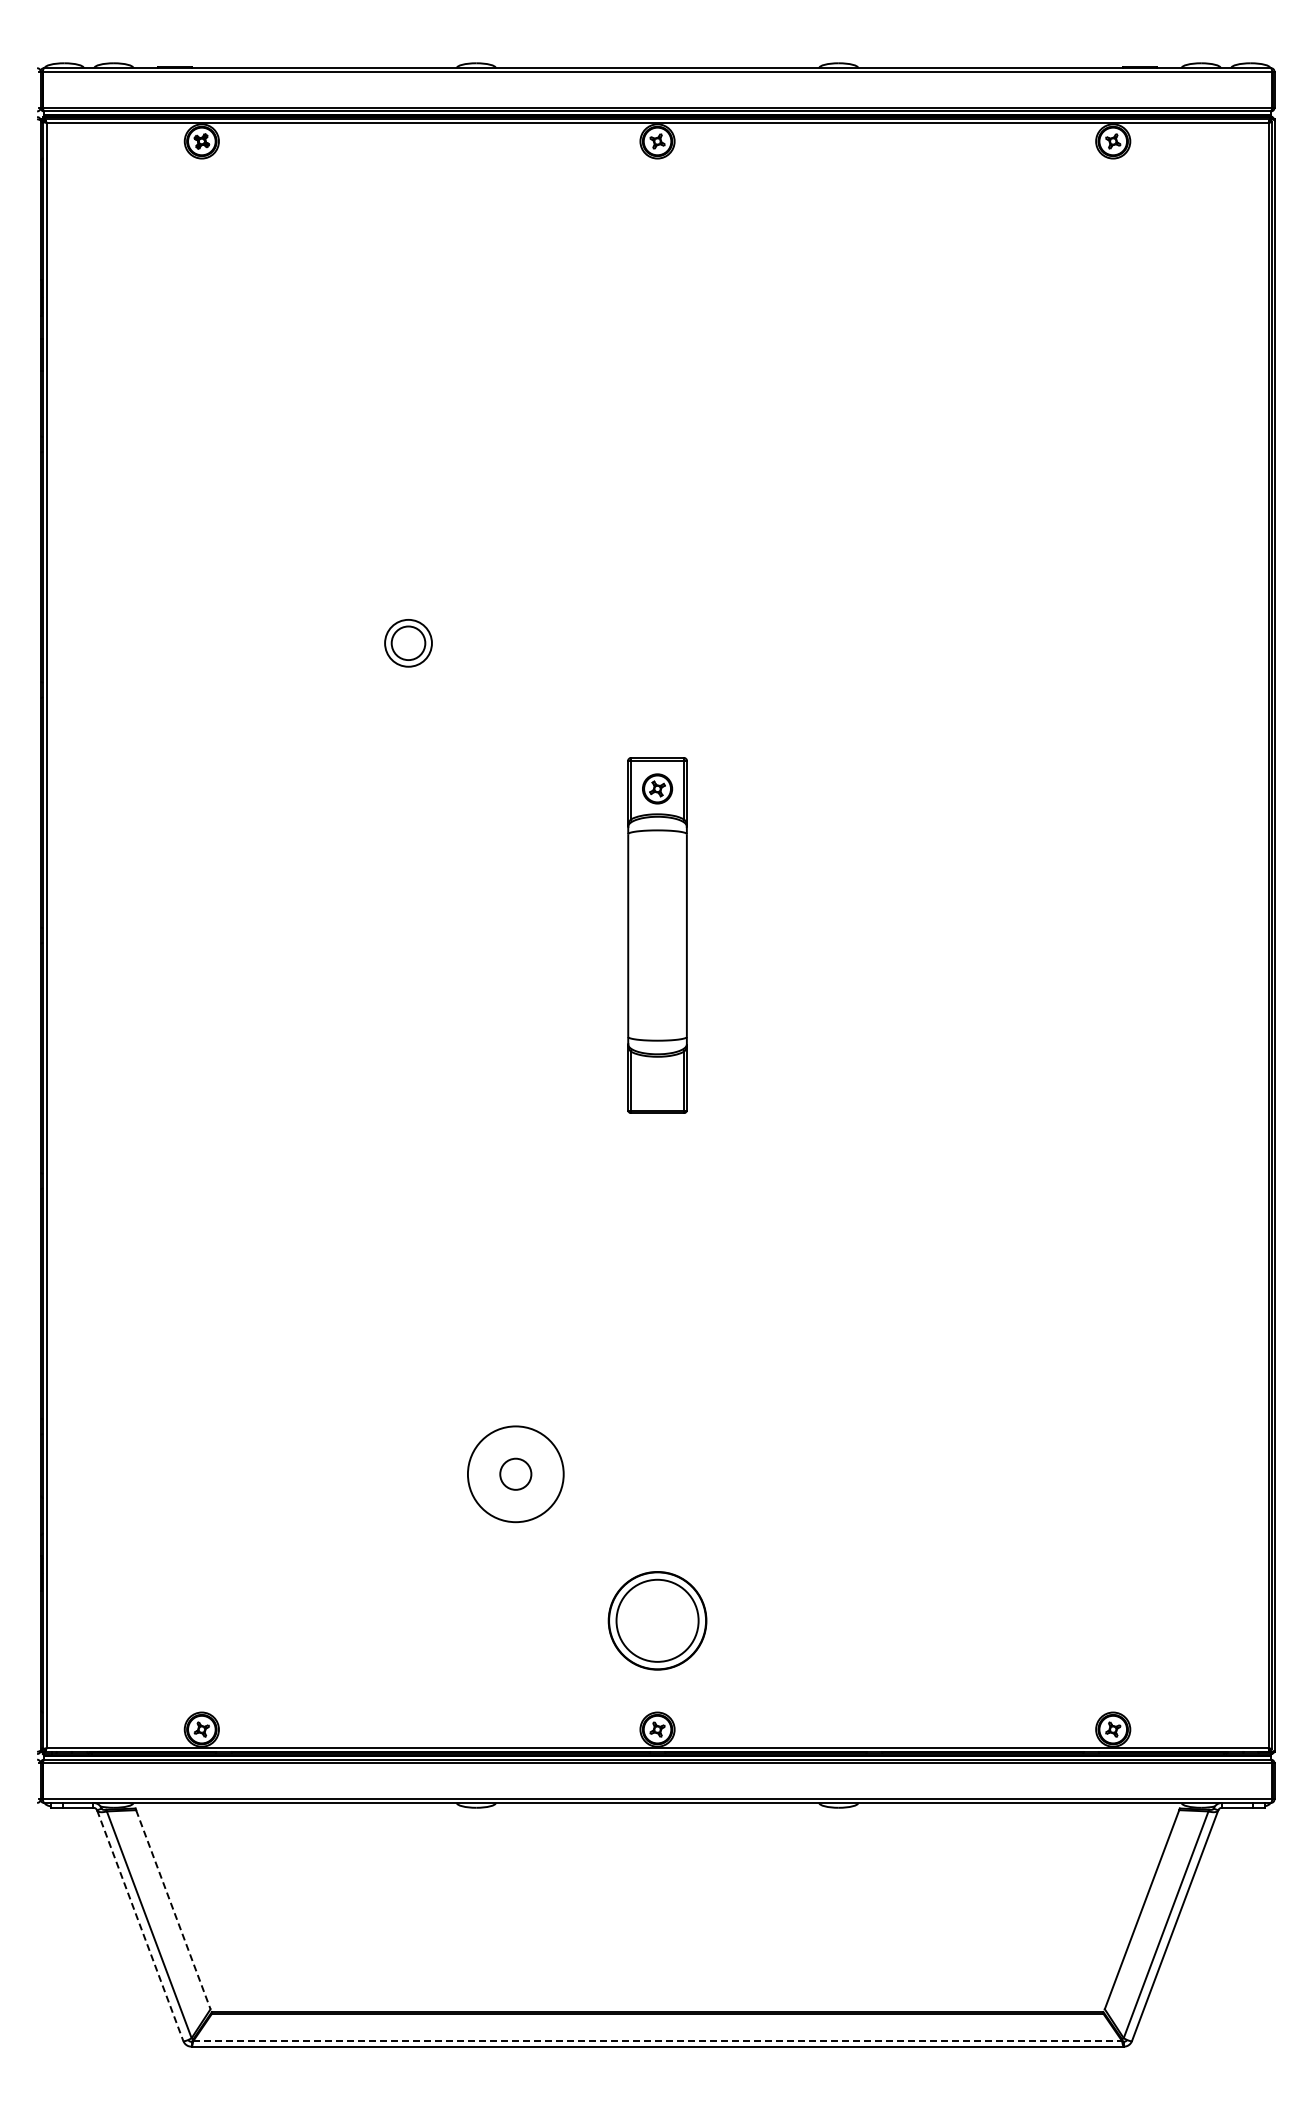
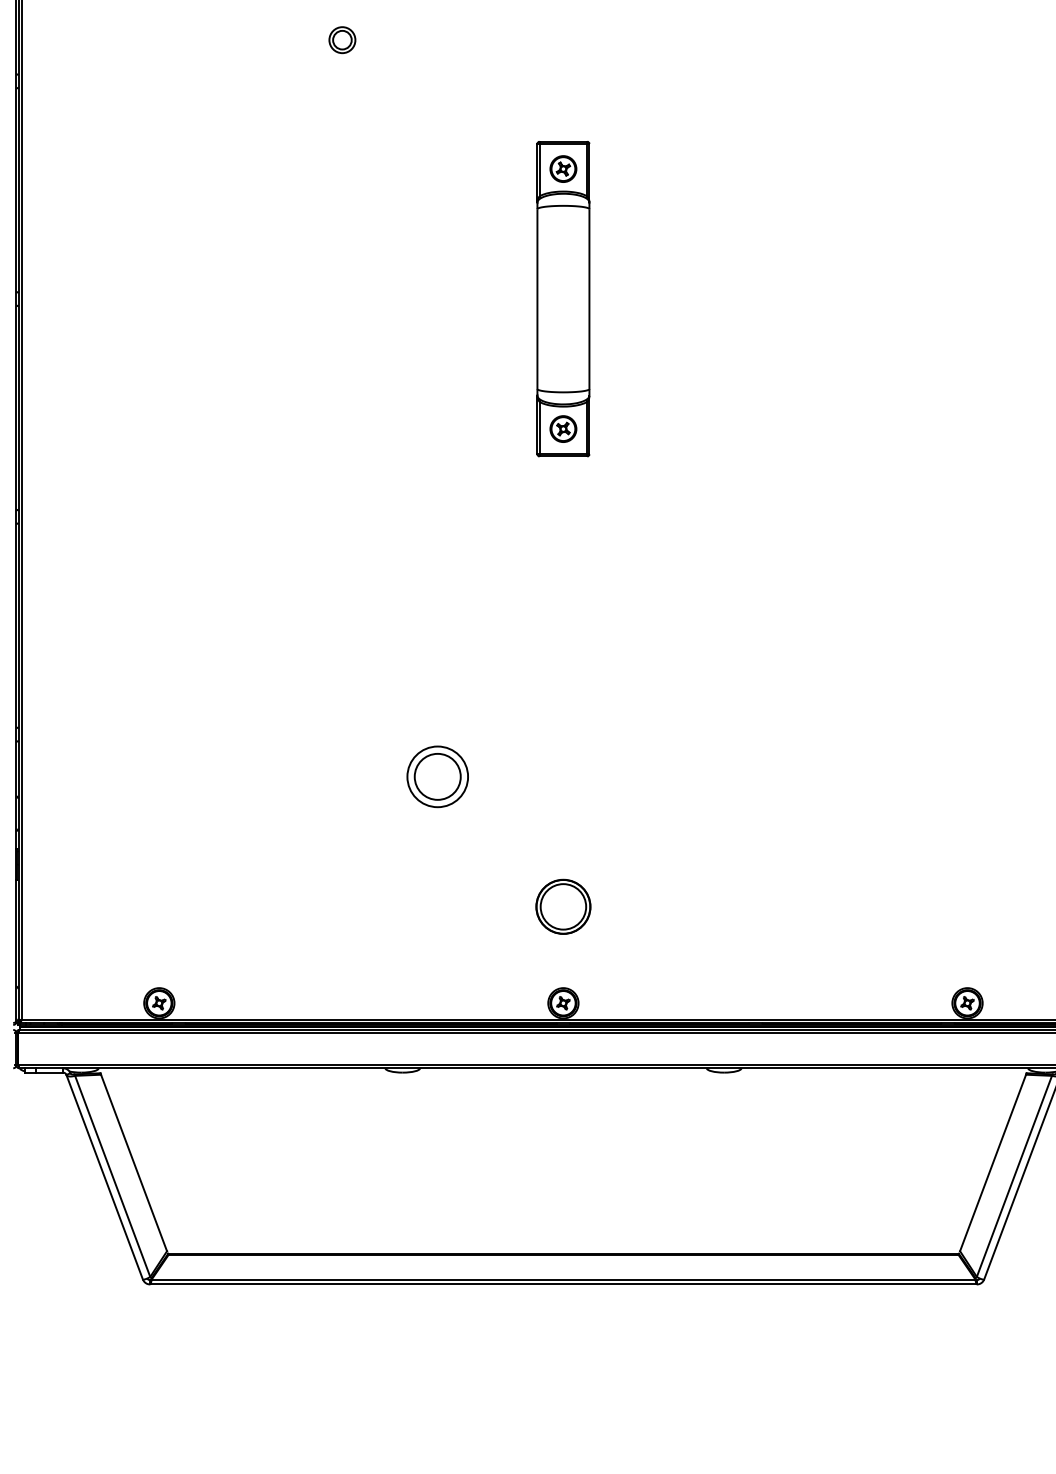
part: (407, 643) -> (341, 40), size x0.62
part: (657, 1081) -> (563, 428), added
circle: (515, 1474) -> (437, 777), size x0.71
circle: (515, 1474) -> (437, 777), size x1.67
part: (657, 1620) -> (563, 906), size x0.62
line: (173, 1910) -> (134, 1163), dashed -> solid
line: (140, 1926) -> (104, 1177), dashed -> solid
line: (658, 2041) -> (564, 1279), dashed -> solid

